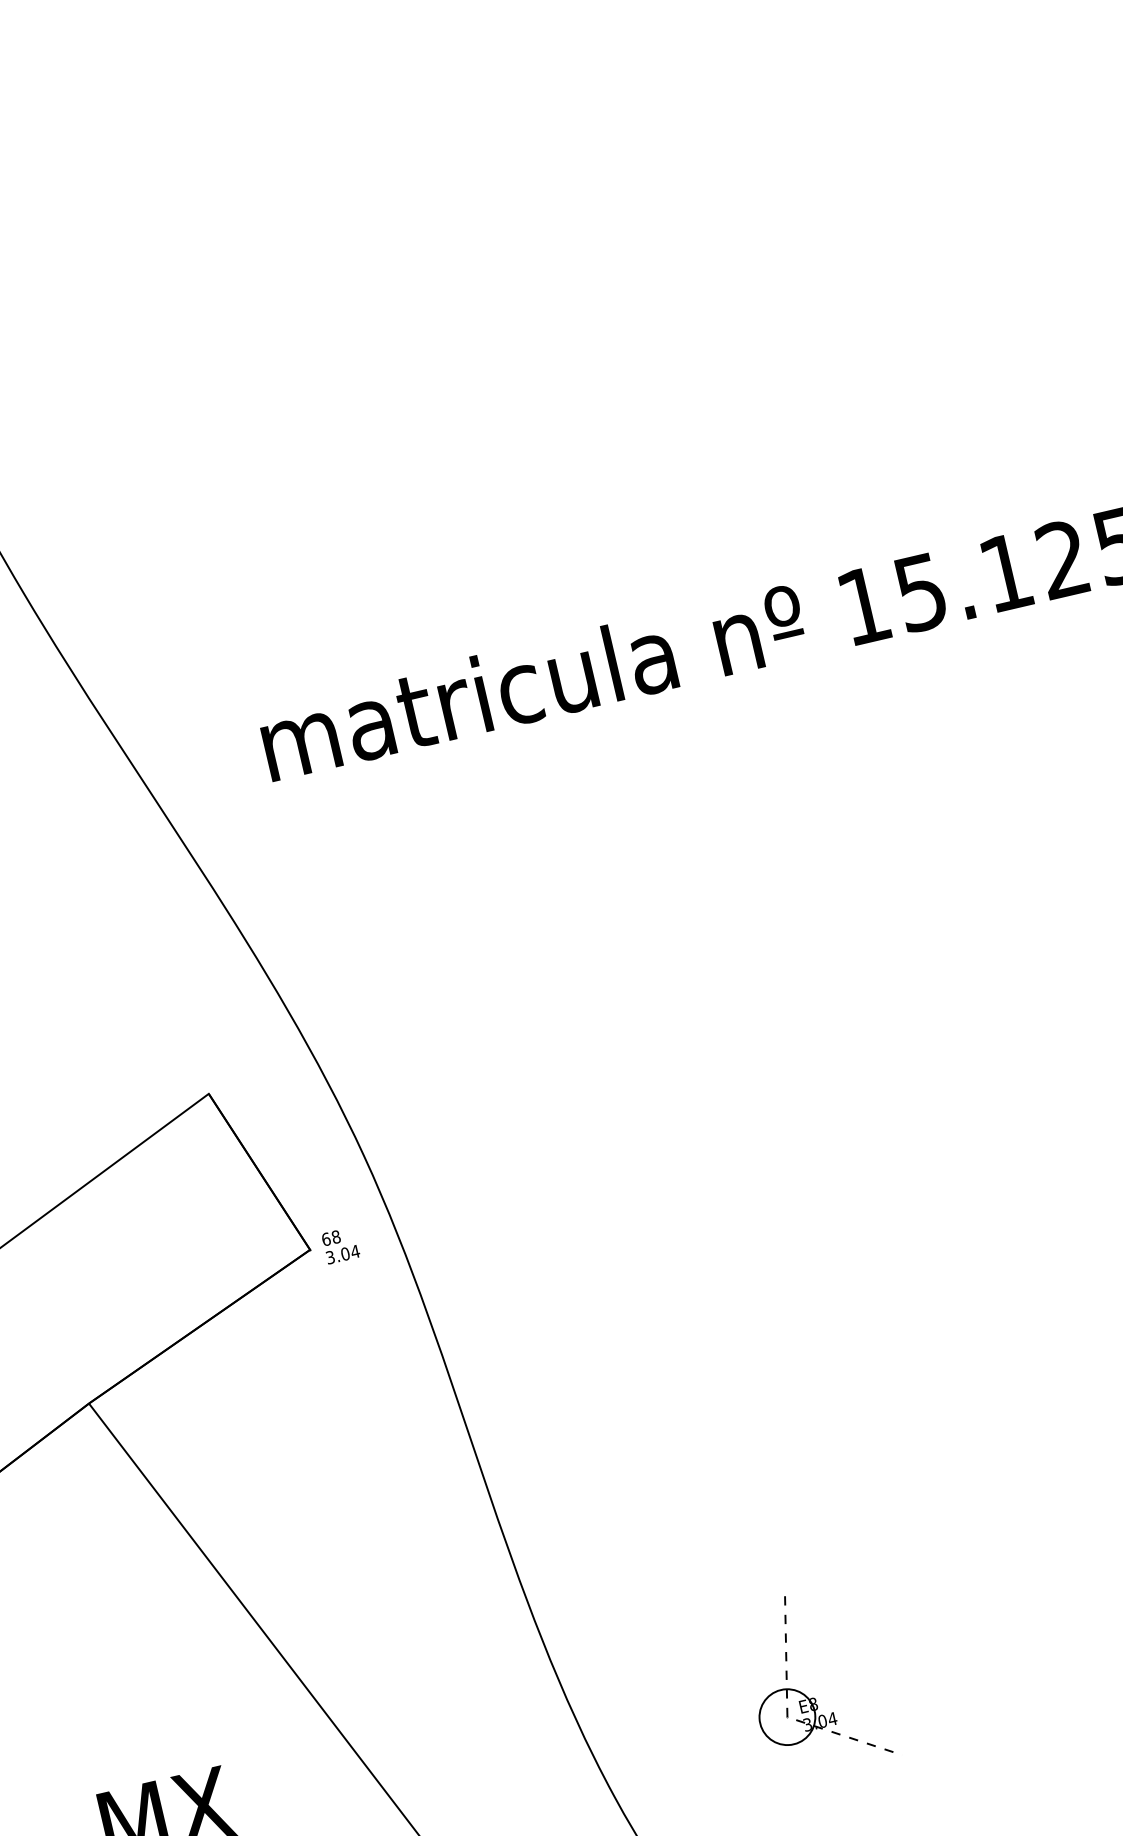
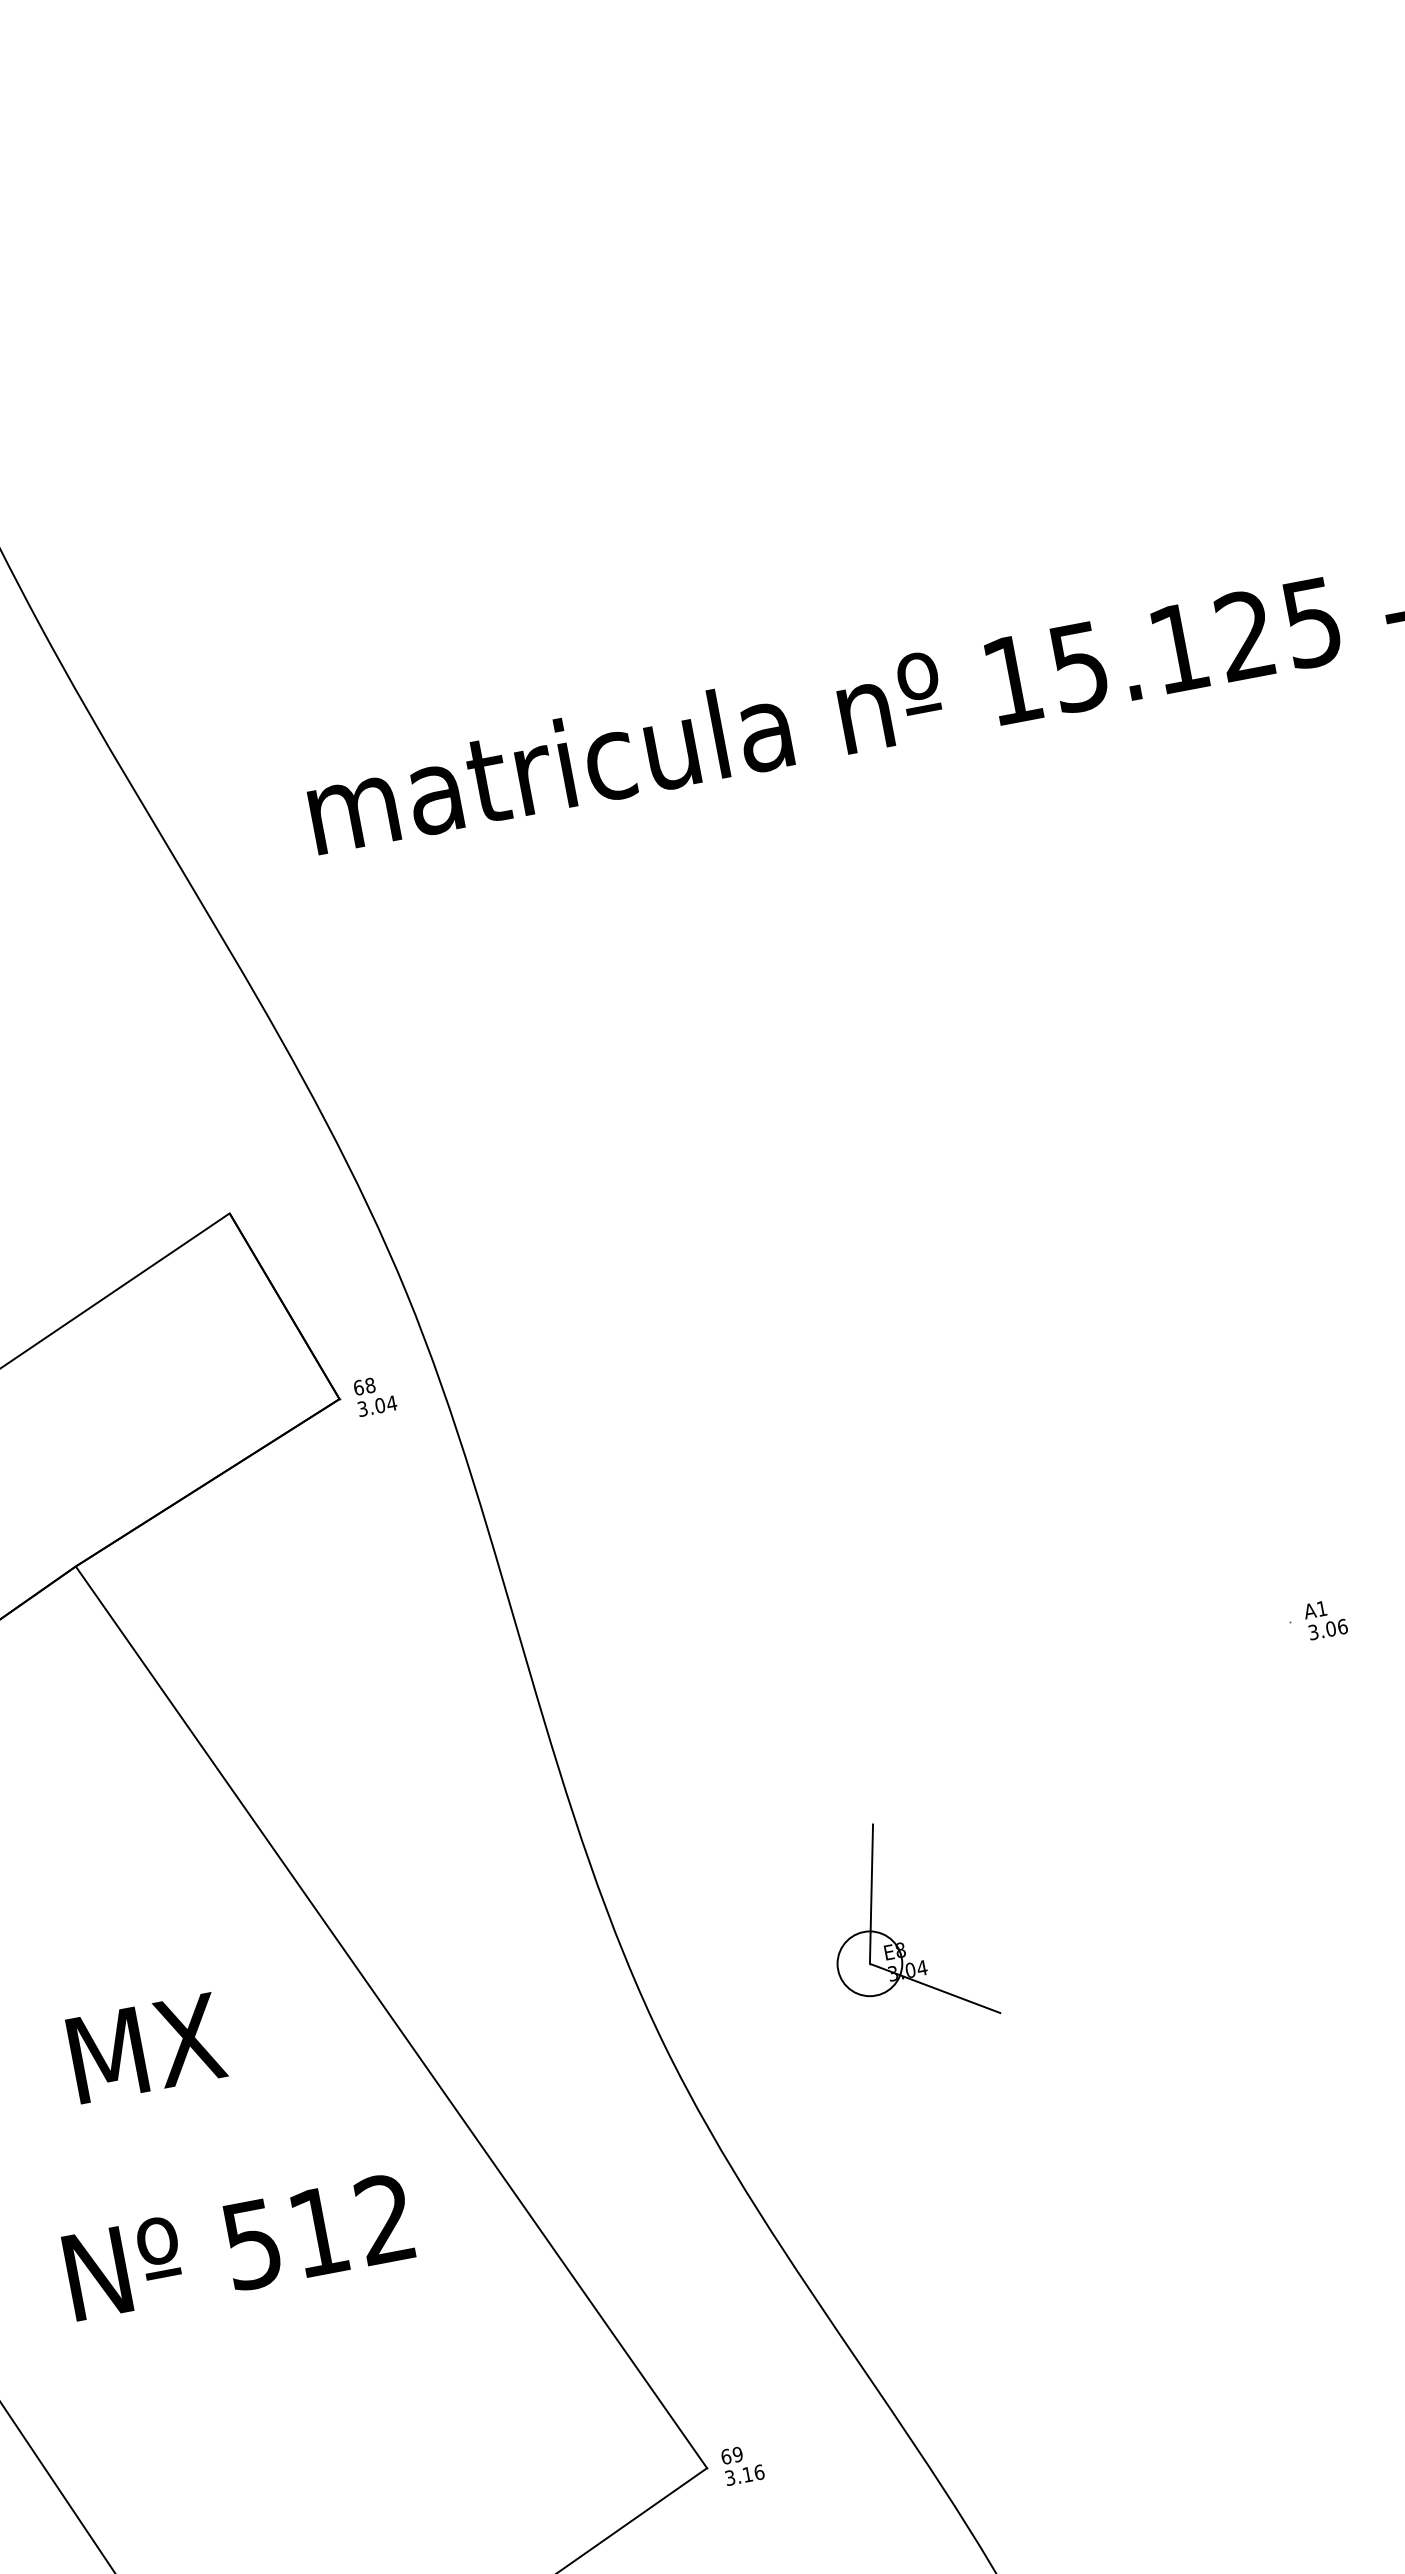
line: (787, 1716) -> (869, 1963), dashed -> solid

